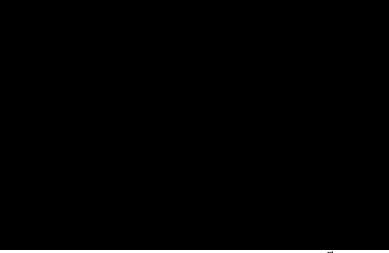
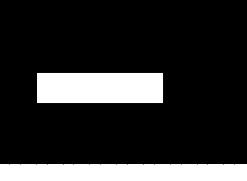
fill: (124, 151) -> (100, 86), removed

